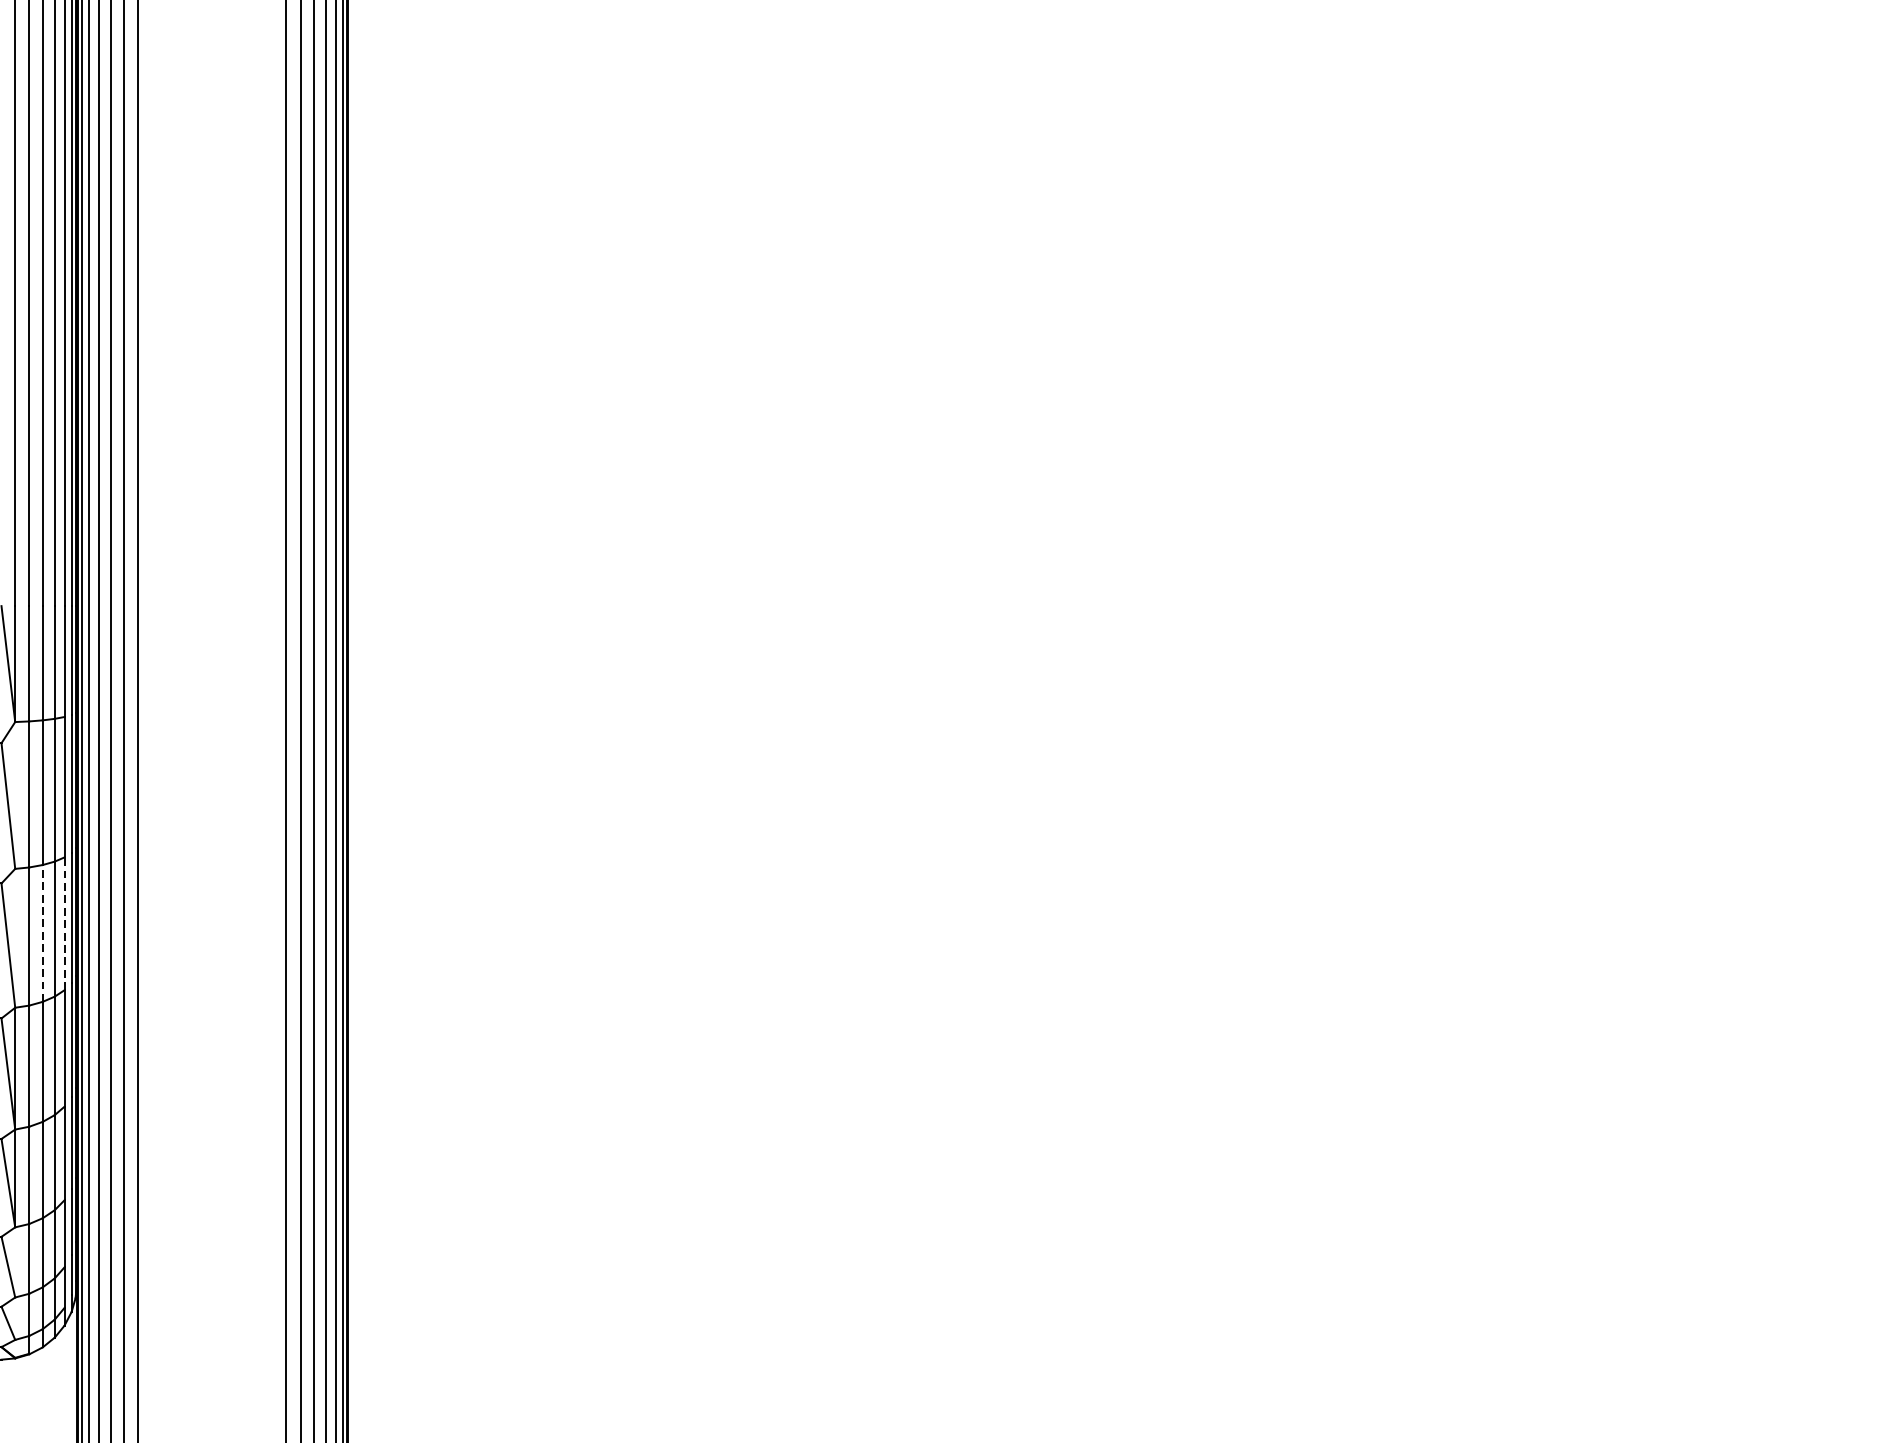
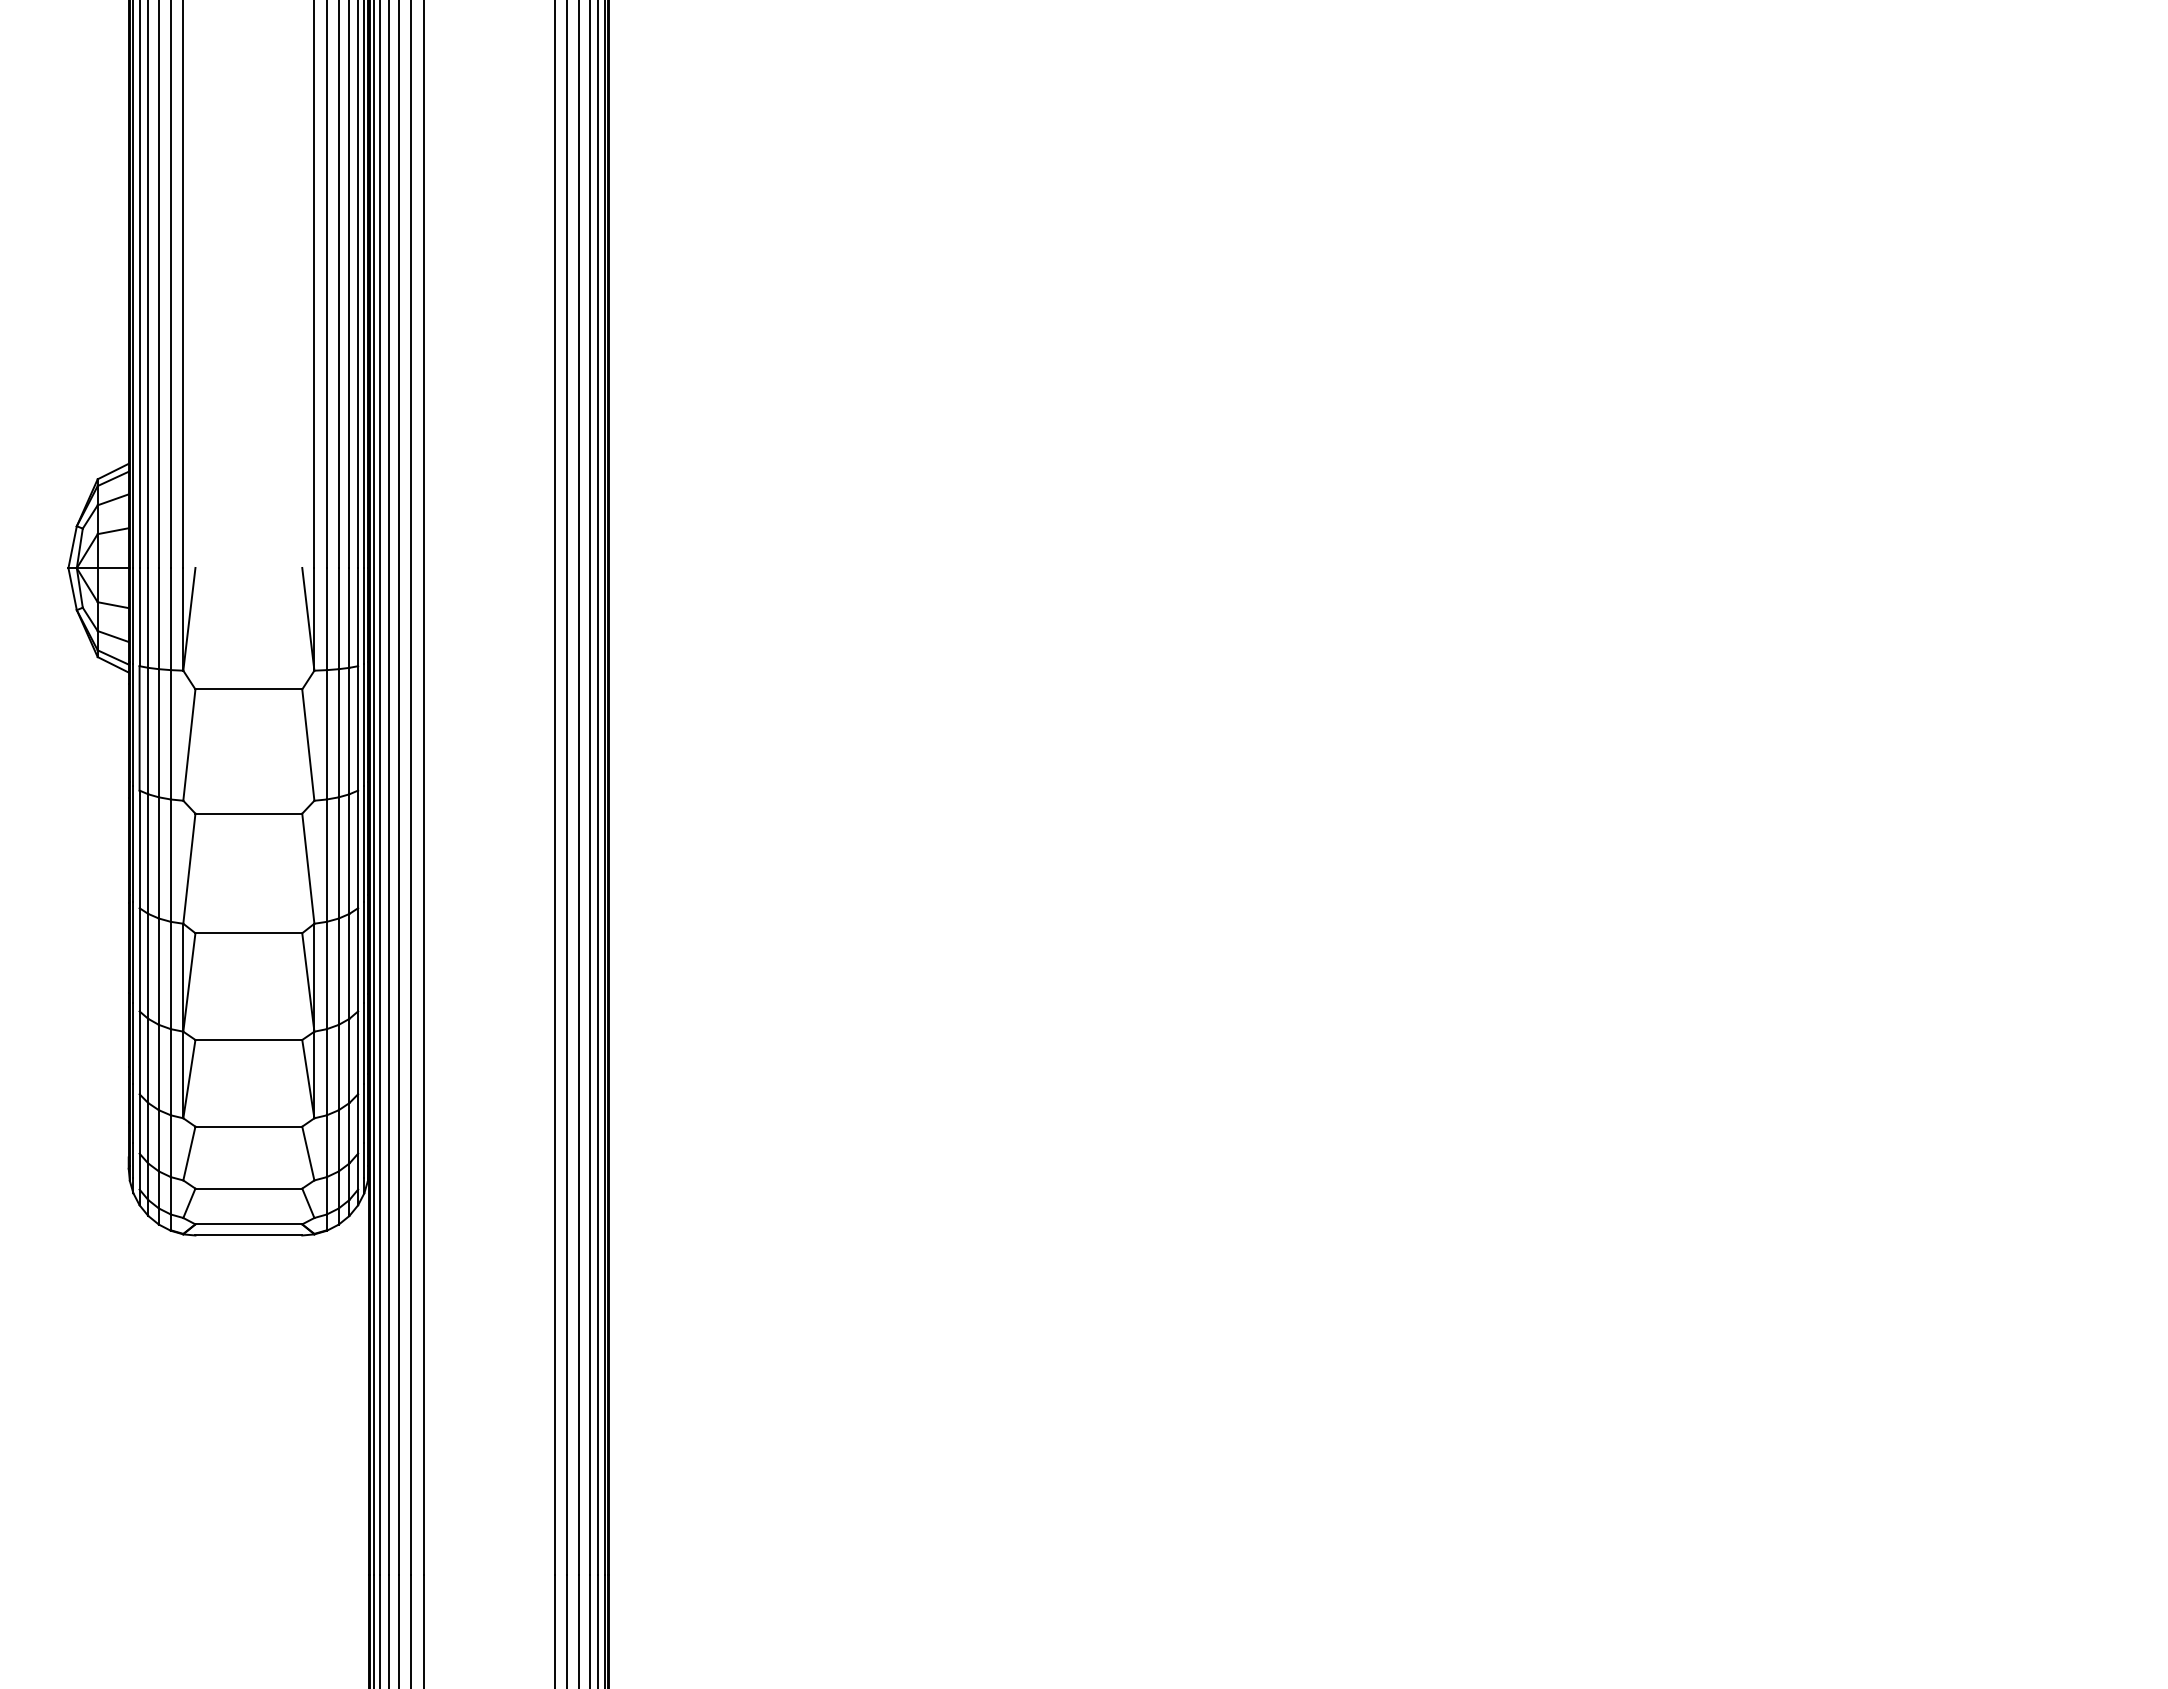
line: (64, 923) -> (358, 849), dashed -> solid
line: (42, 932) -> (338, 857), dashed -> solid

